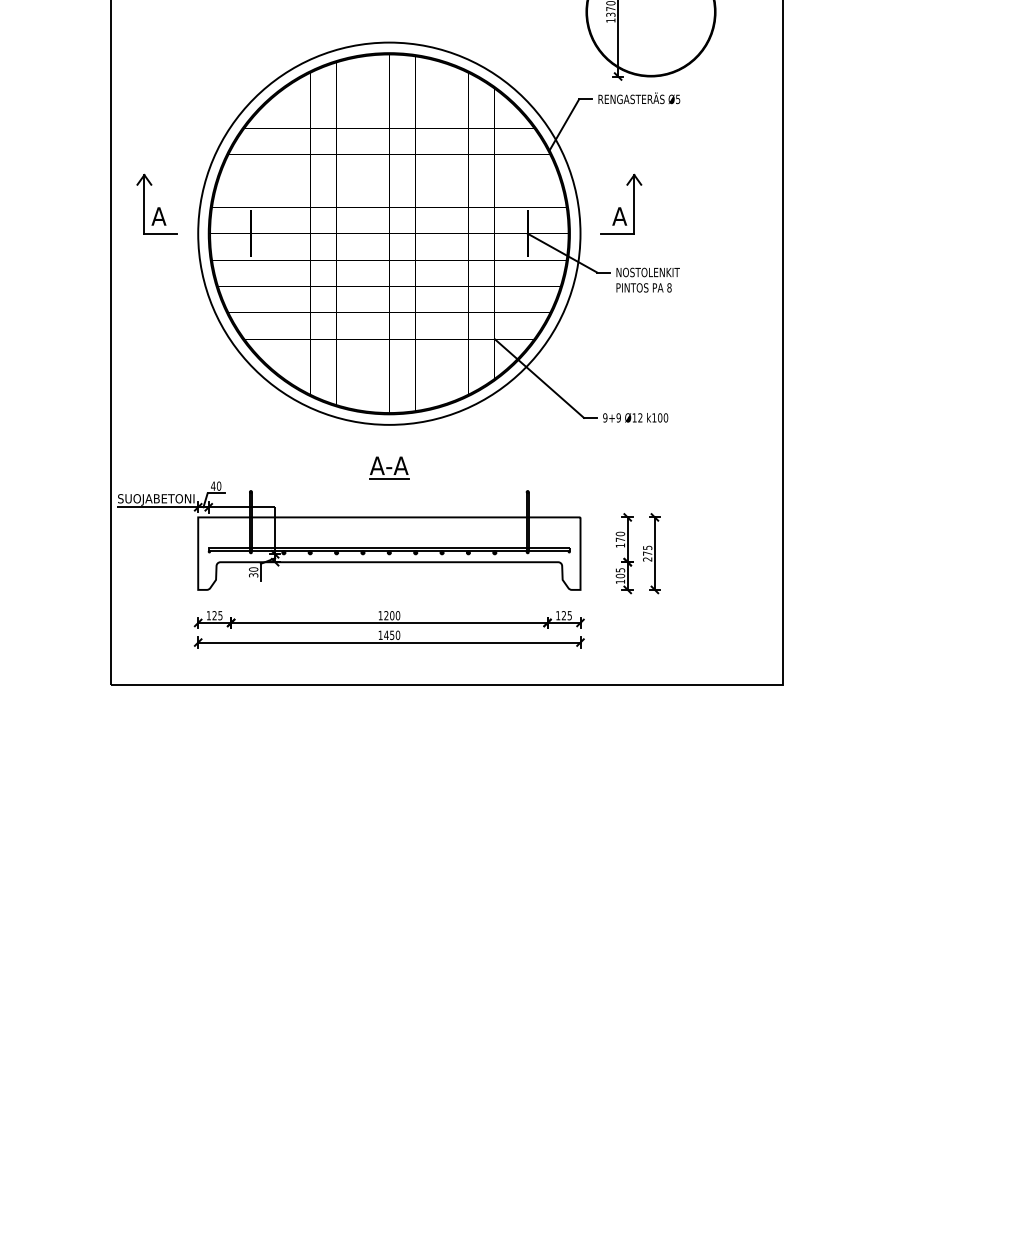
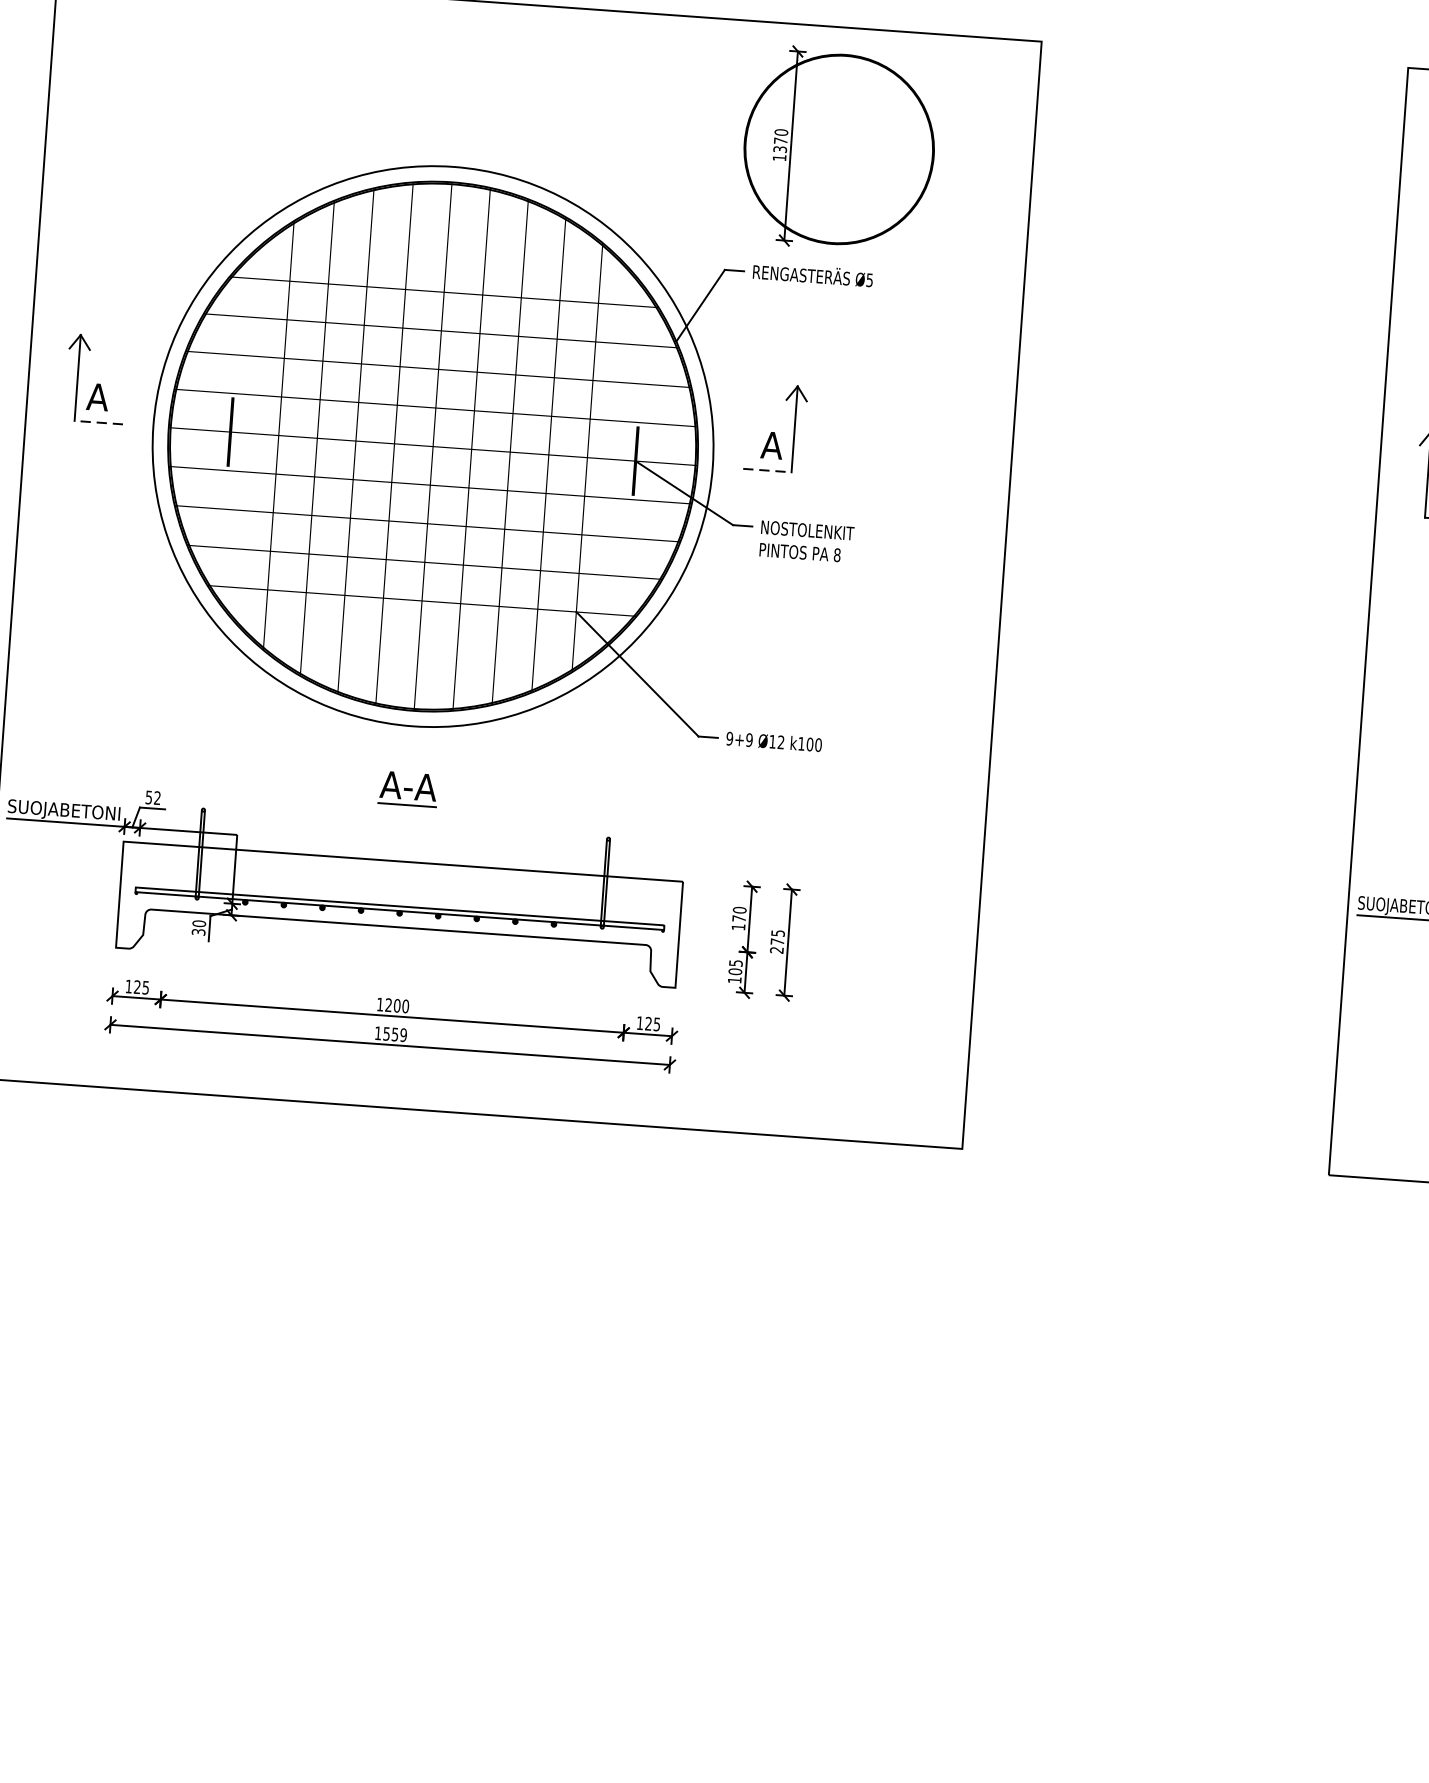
line: (160, 233) -> (98, 422), solid -> dashed
line: (617, 233) -> (766, 470), solid -> dashed
text: (216, 485) -> (153, 796), 40 -> 52
text: (391, 634) -> (394, 1033), 1450 -> 1559

